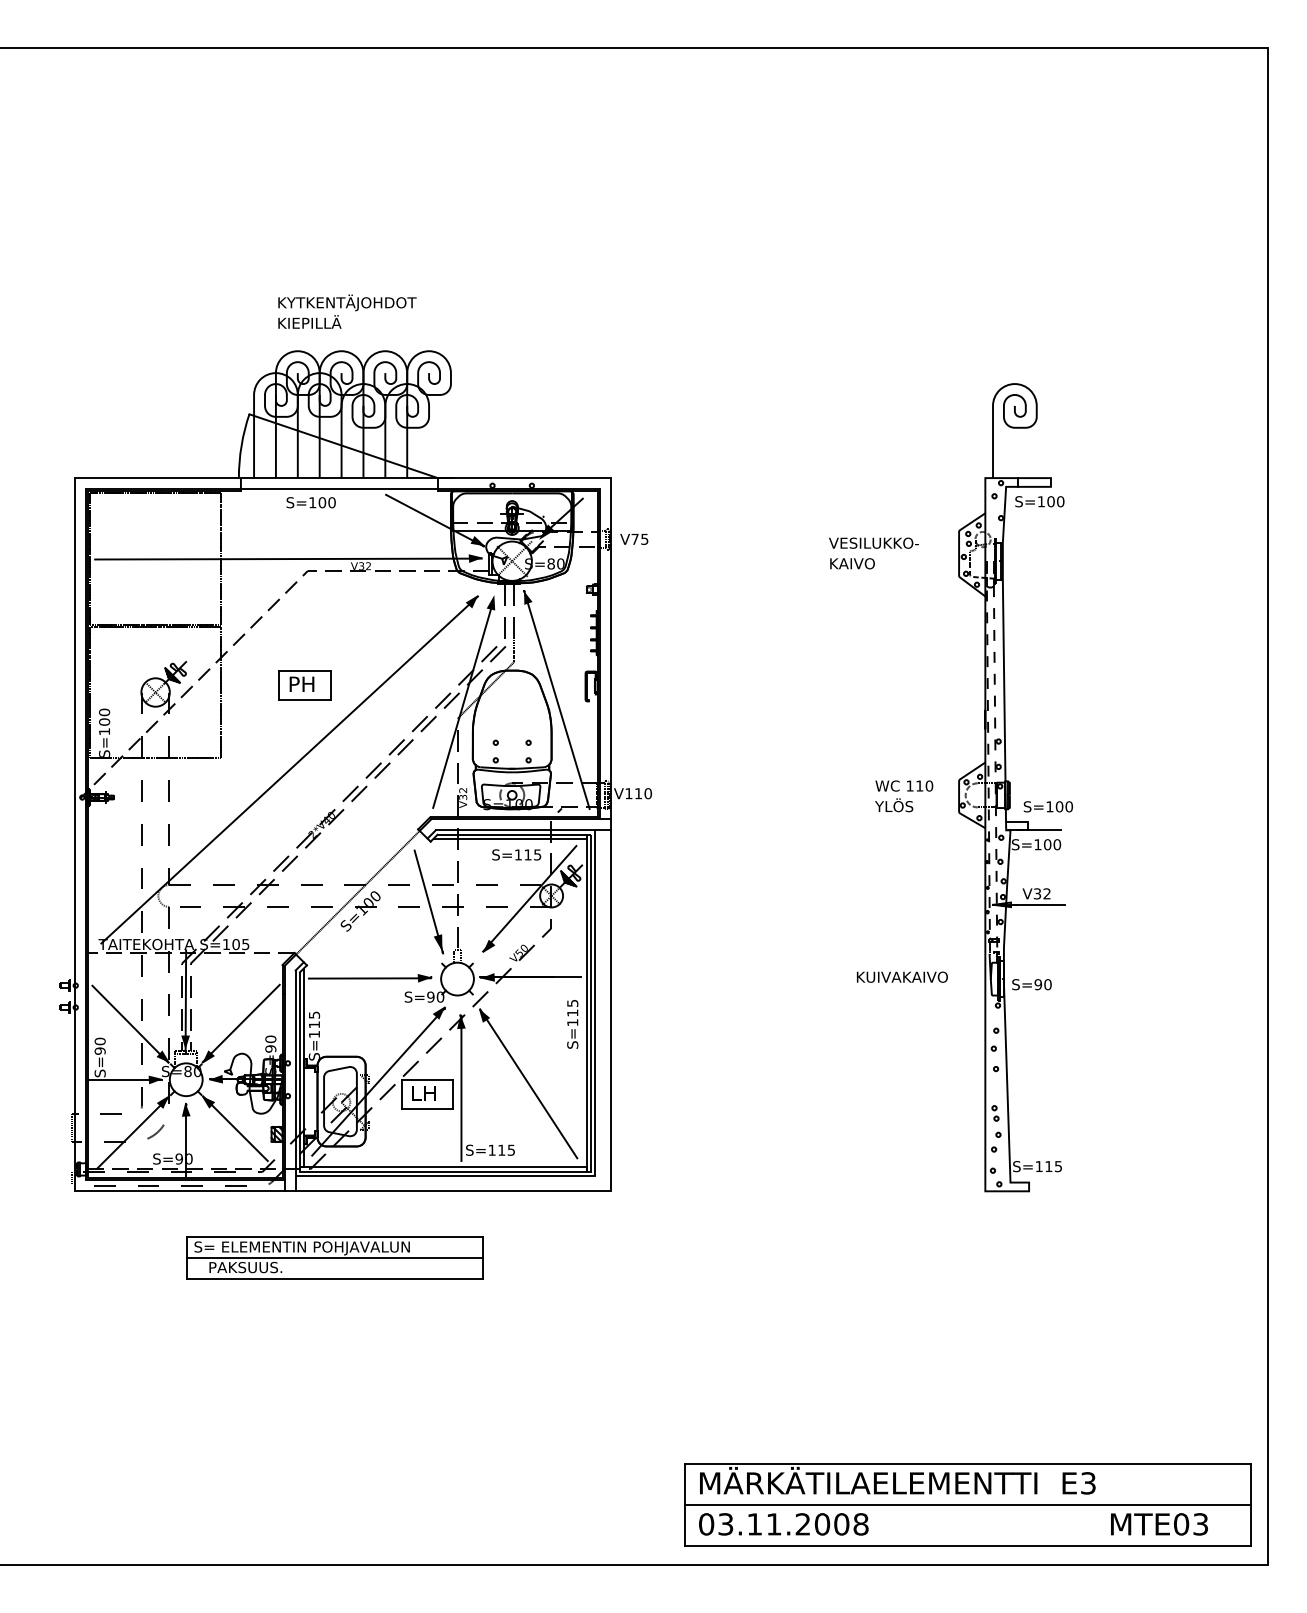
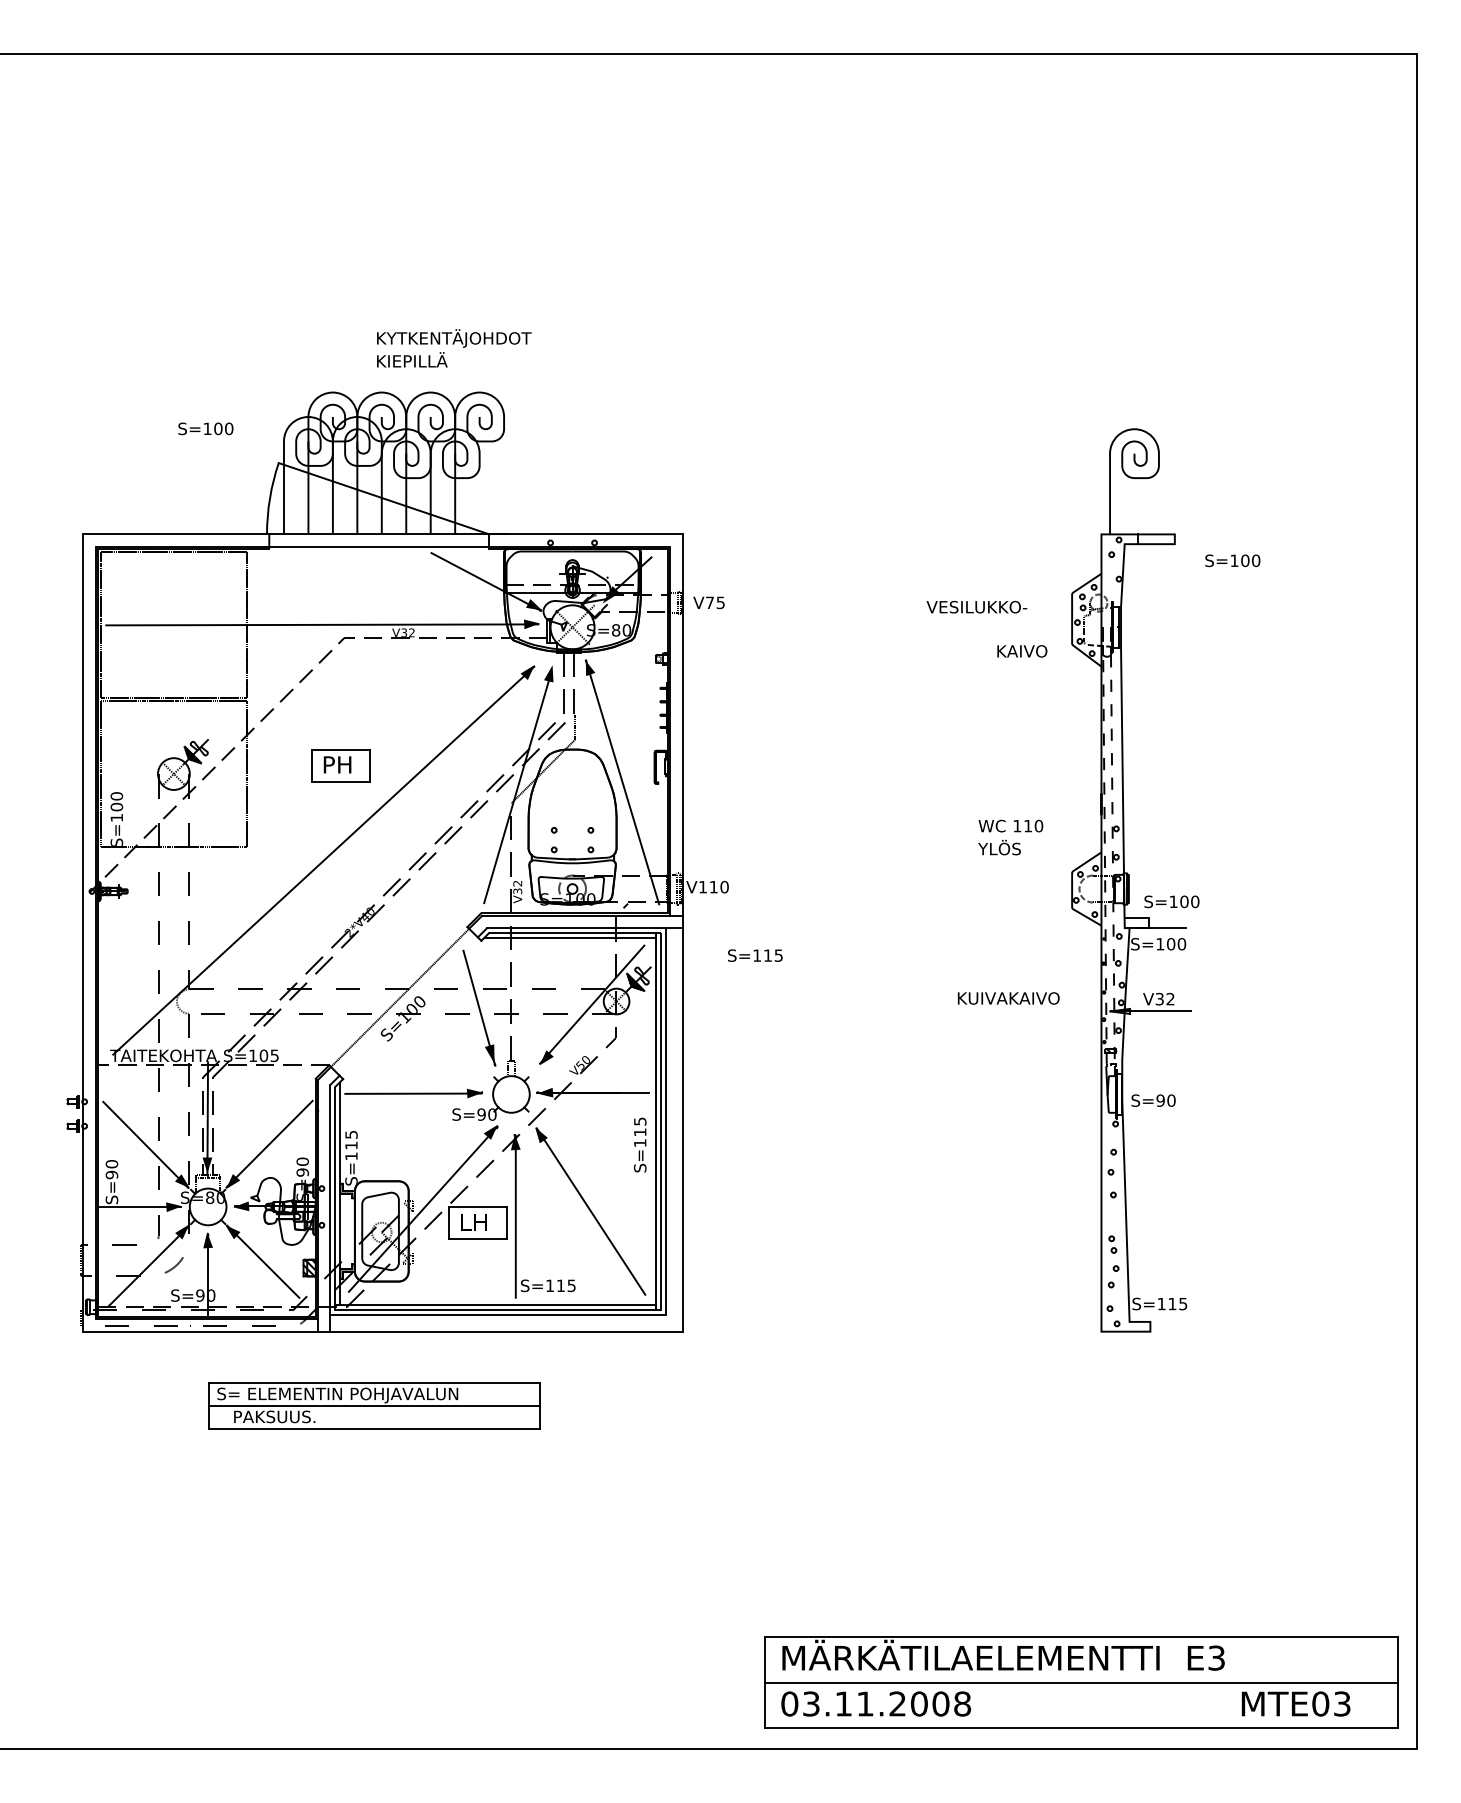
text: (347, 311) -> (454, 348), moved
text: (1039, 501) -> (1232, 560), moved
text: (310, 502) -> (205, 428), moved
text: (852, 563) -> (1022, 651), moved
text: (904, 796) -> (1011, 837), moved
text: (516, 854) -> (755, 955), moved
text: (902, 976) -> (1008, 997), moved

